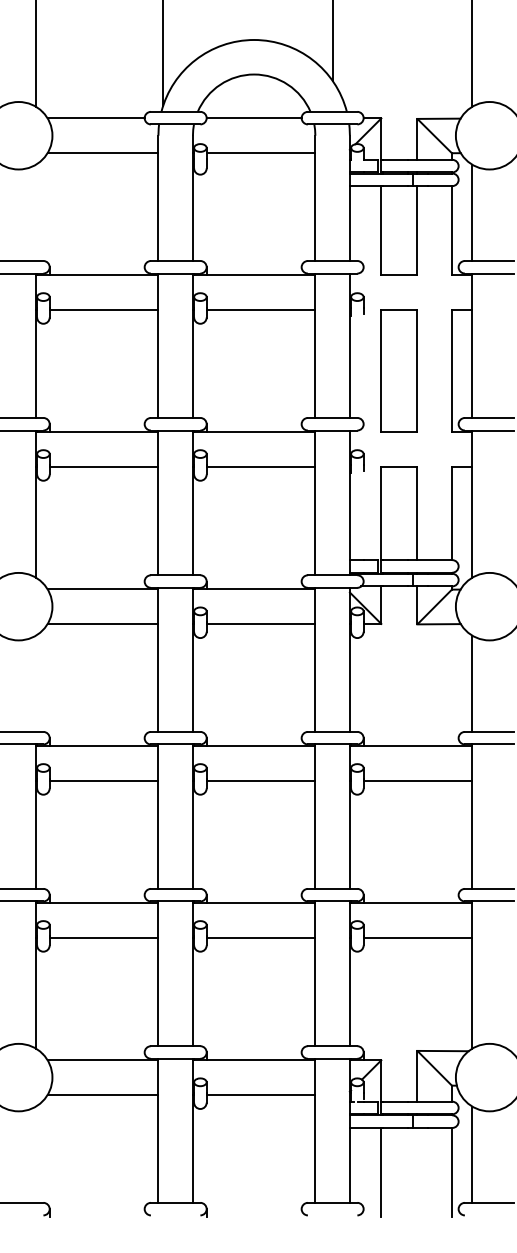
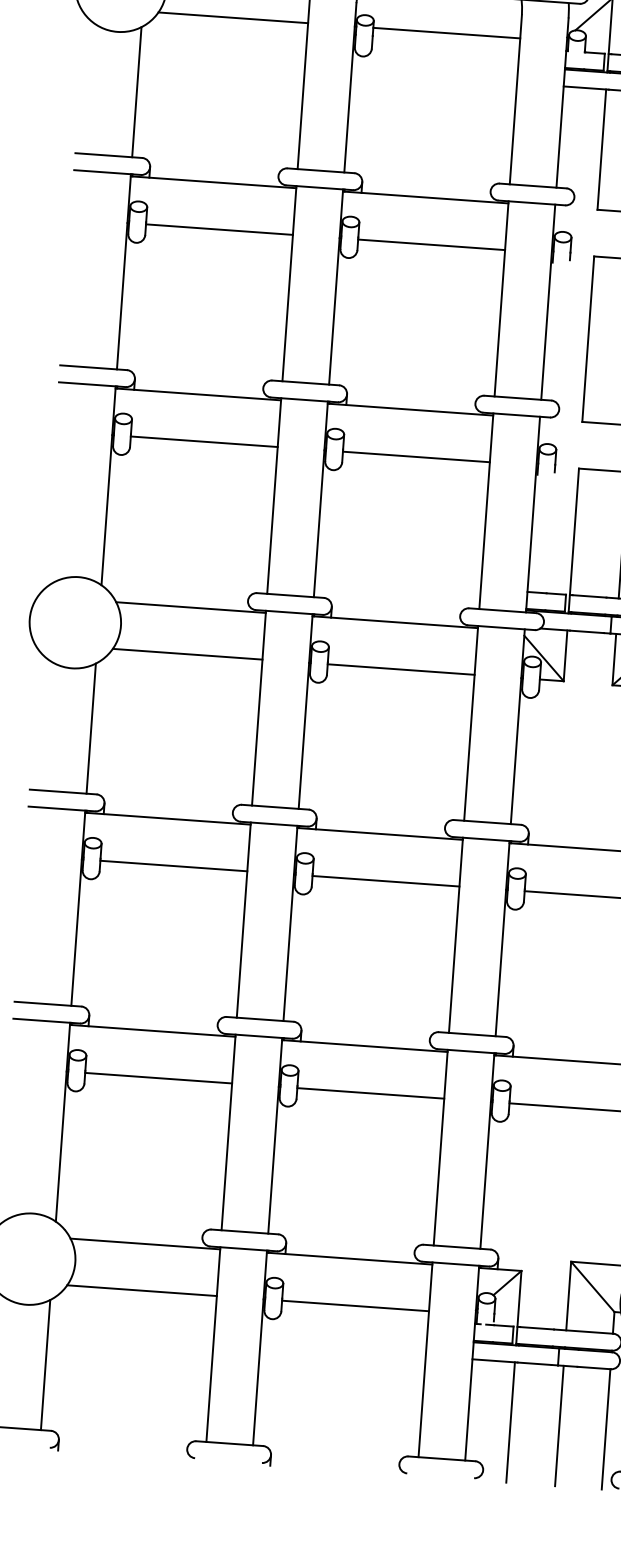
line: (35, 212) -> (136, 91), added
line: (35, 683) -> (90, 728), added
line: (35, 1154) -> (44, 1364), added
line: (417, 1171) -> (559, 1424), added

